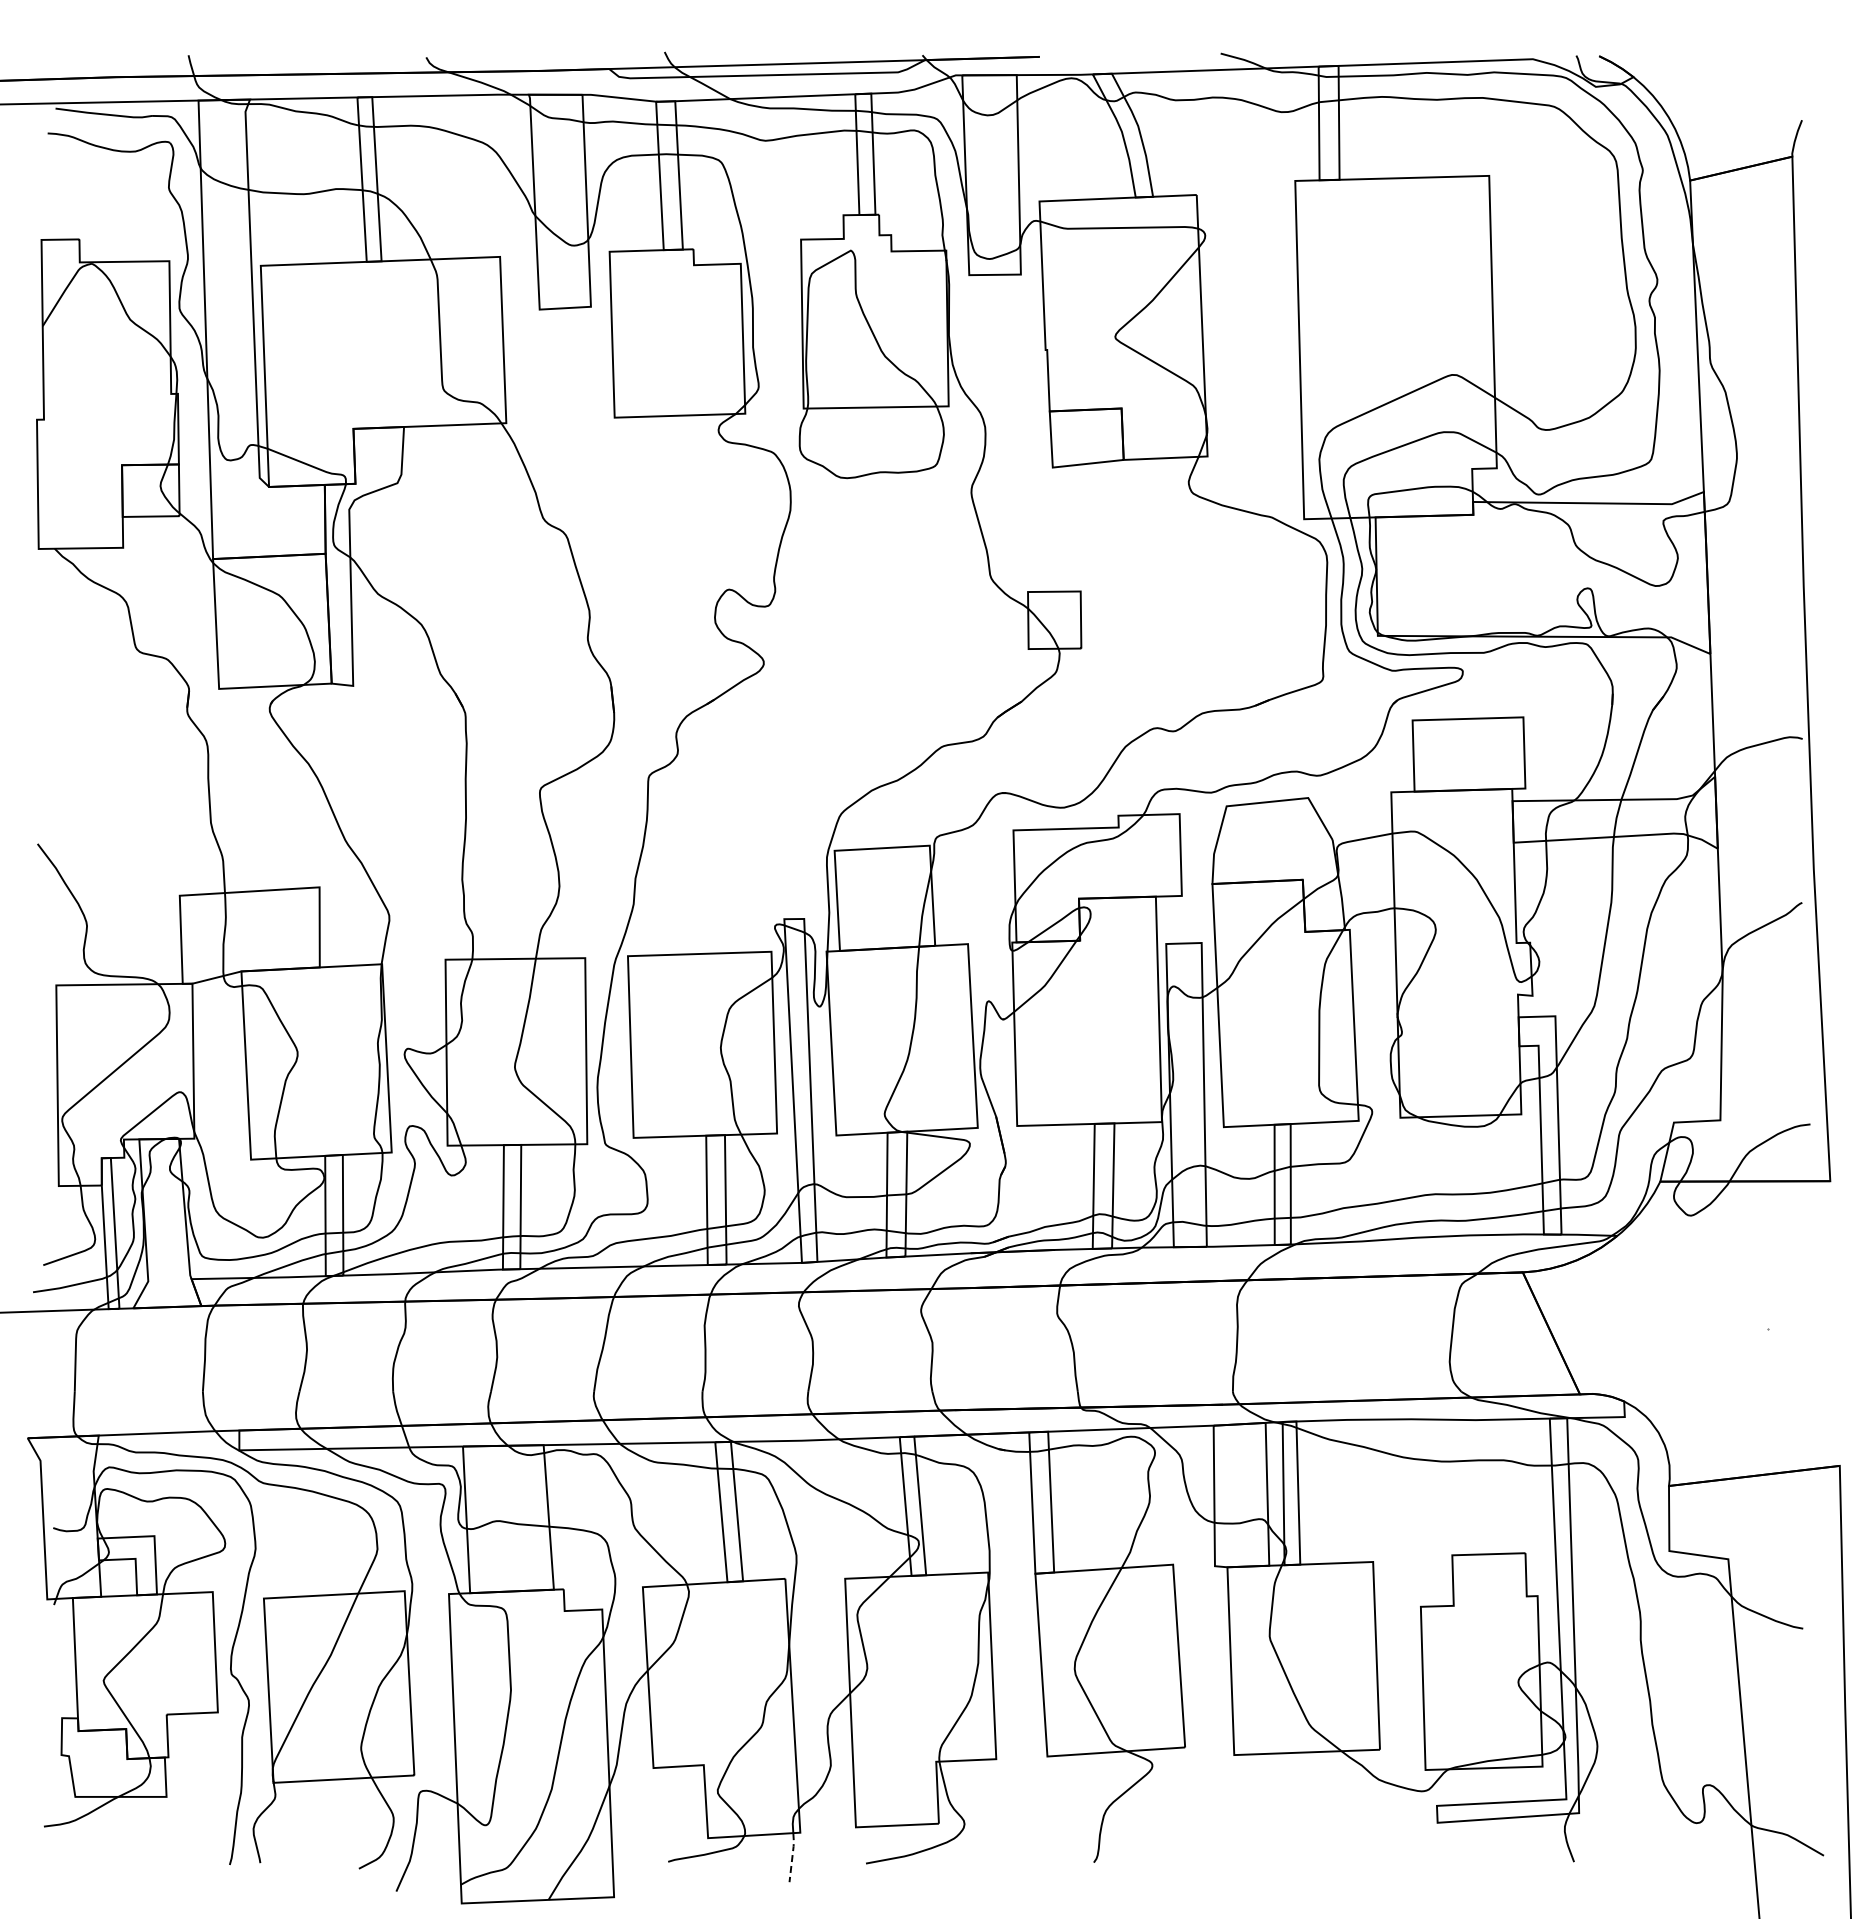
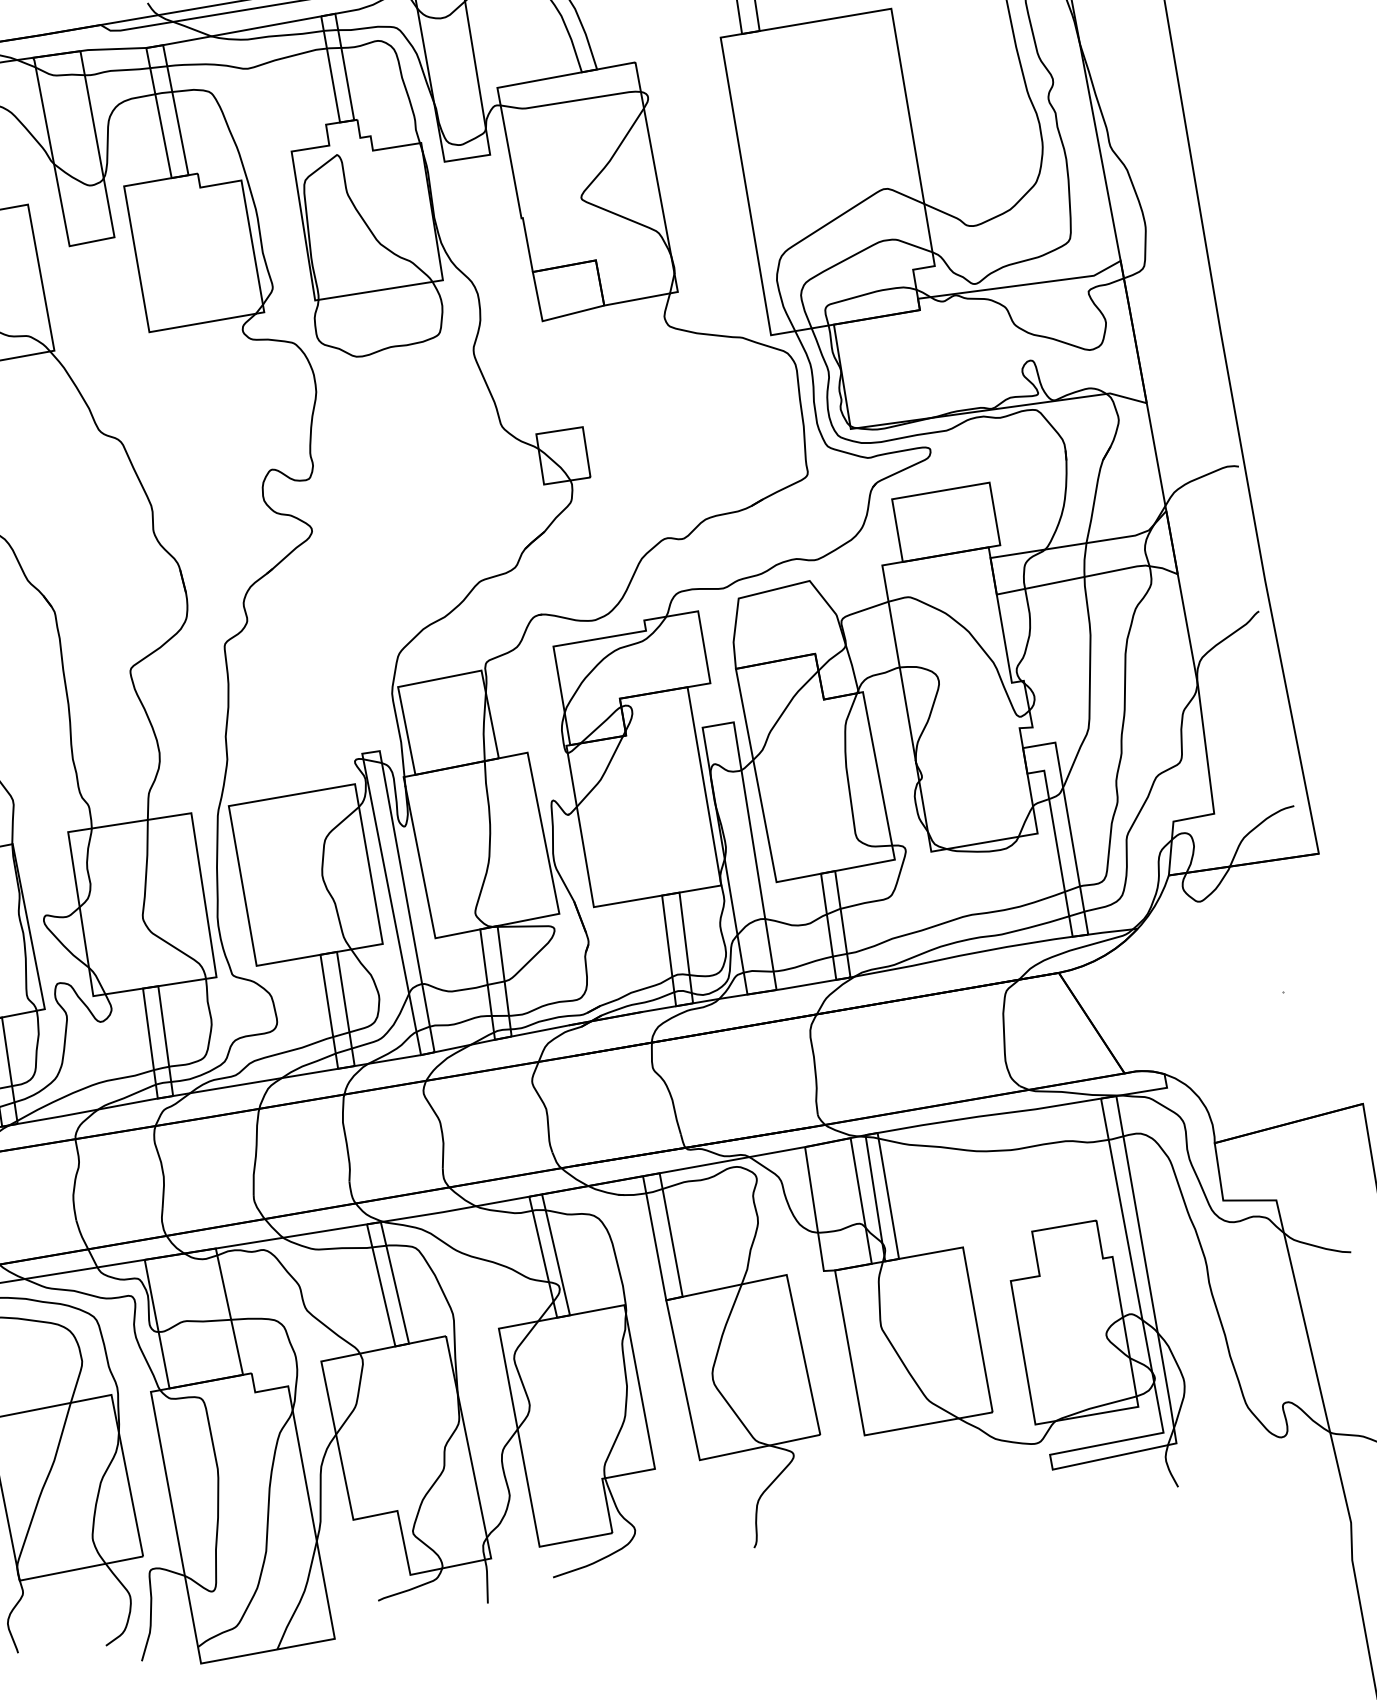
line: (792, 1856) -> (487, 1580), dashed -> solid

